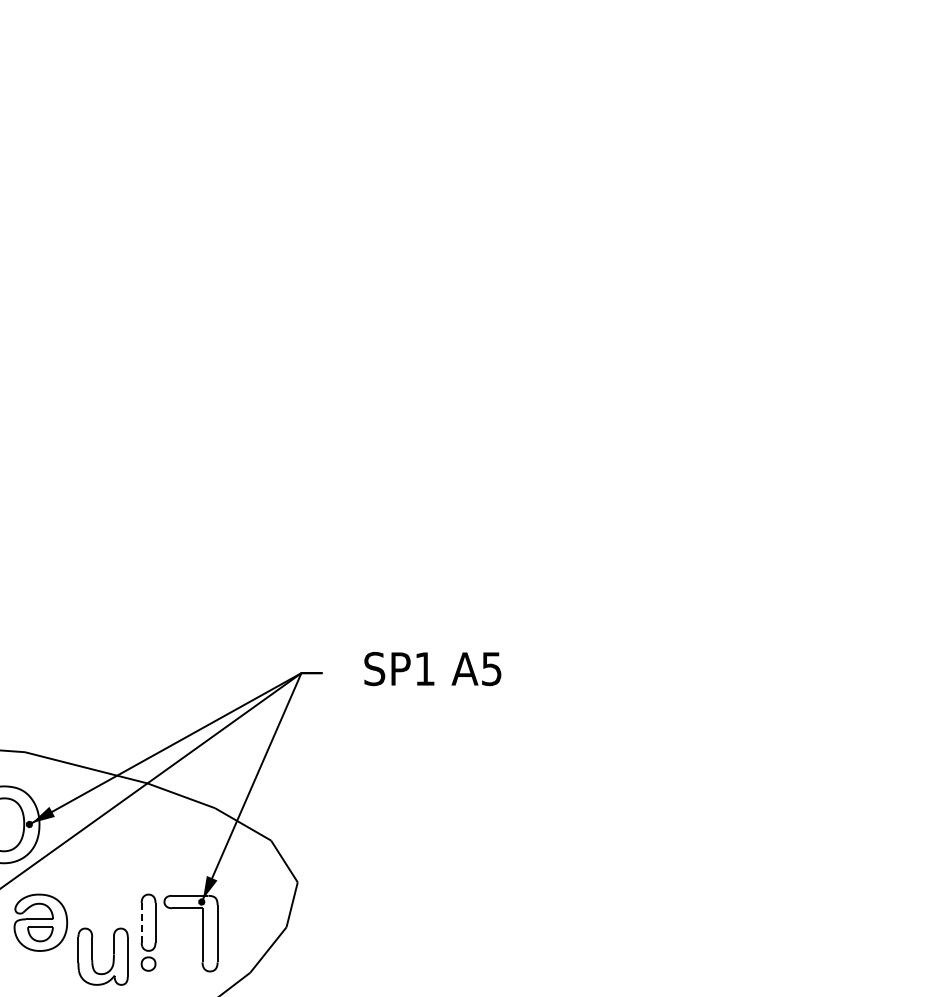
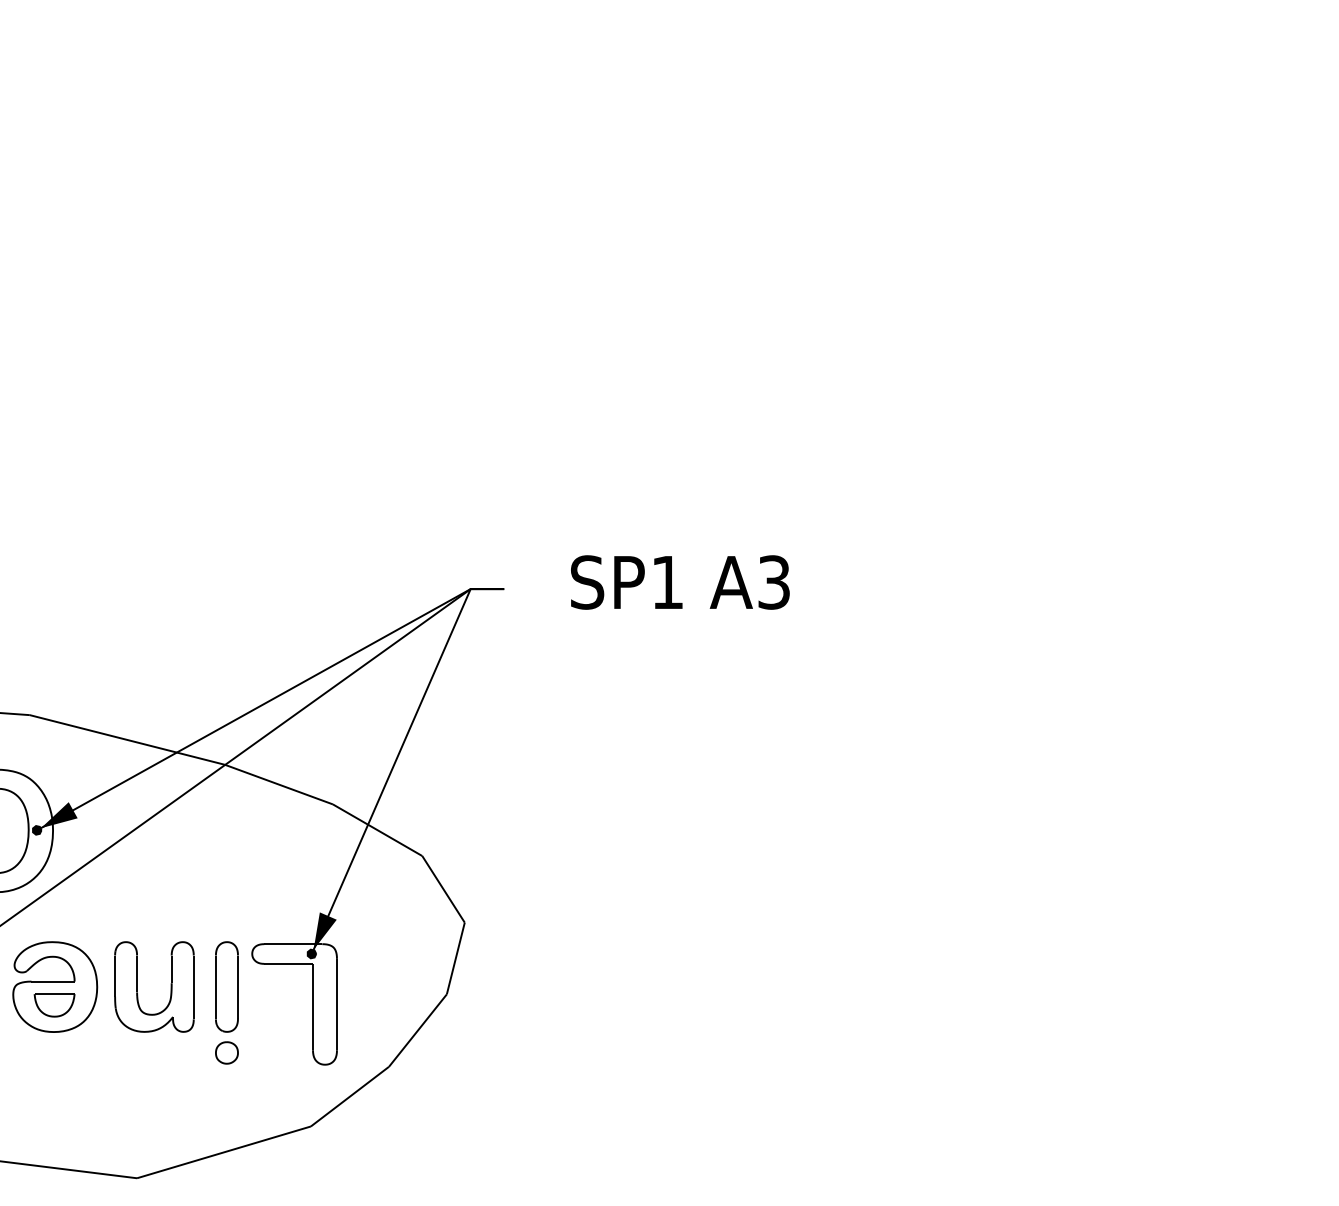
text: (491, 668) -> (773, 581), A5 -> A3
line: (141, 923) -> (215, 988), dashed -> solid
part: (93, 960) -> (139, 993), moved

